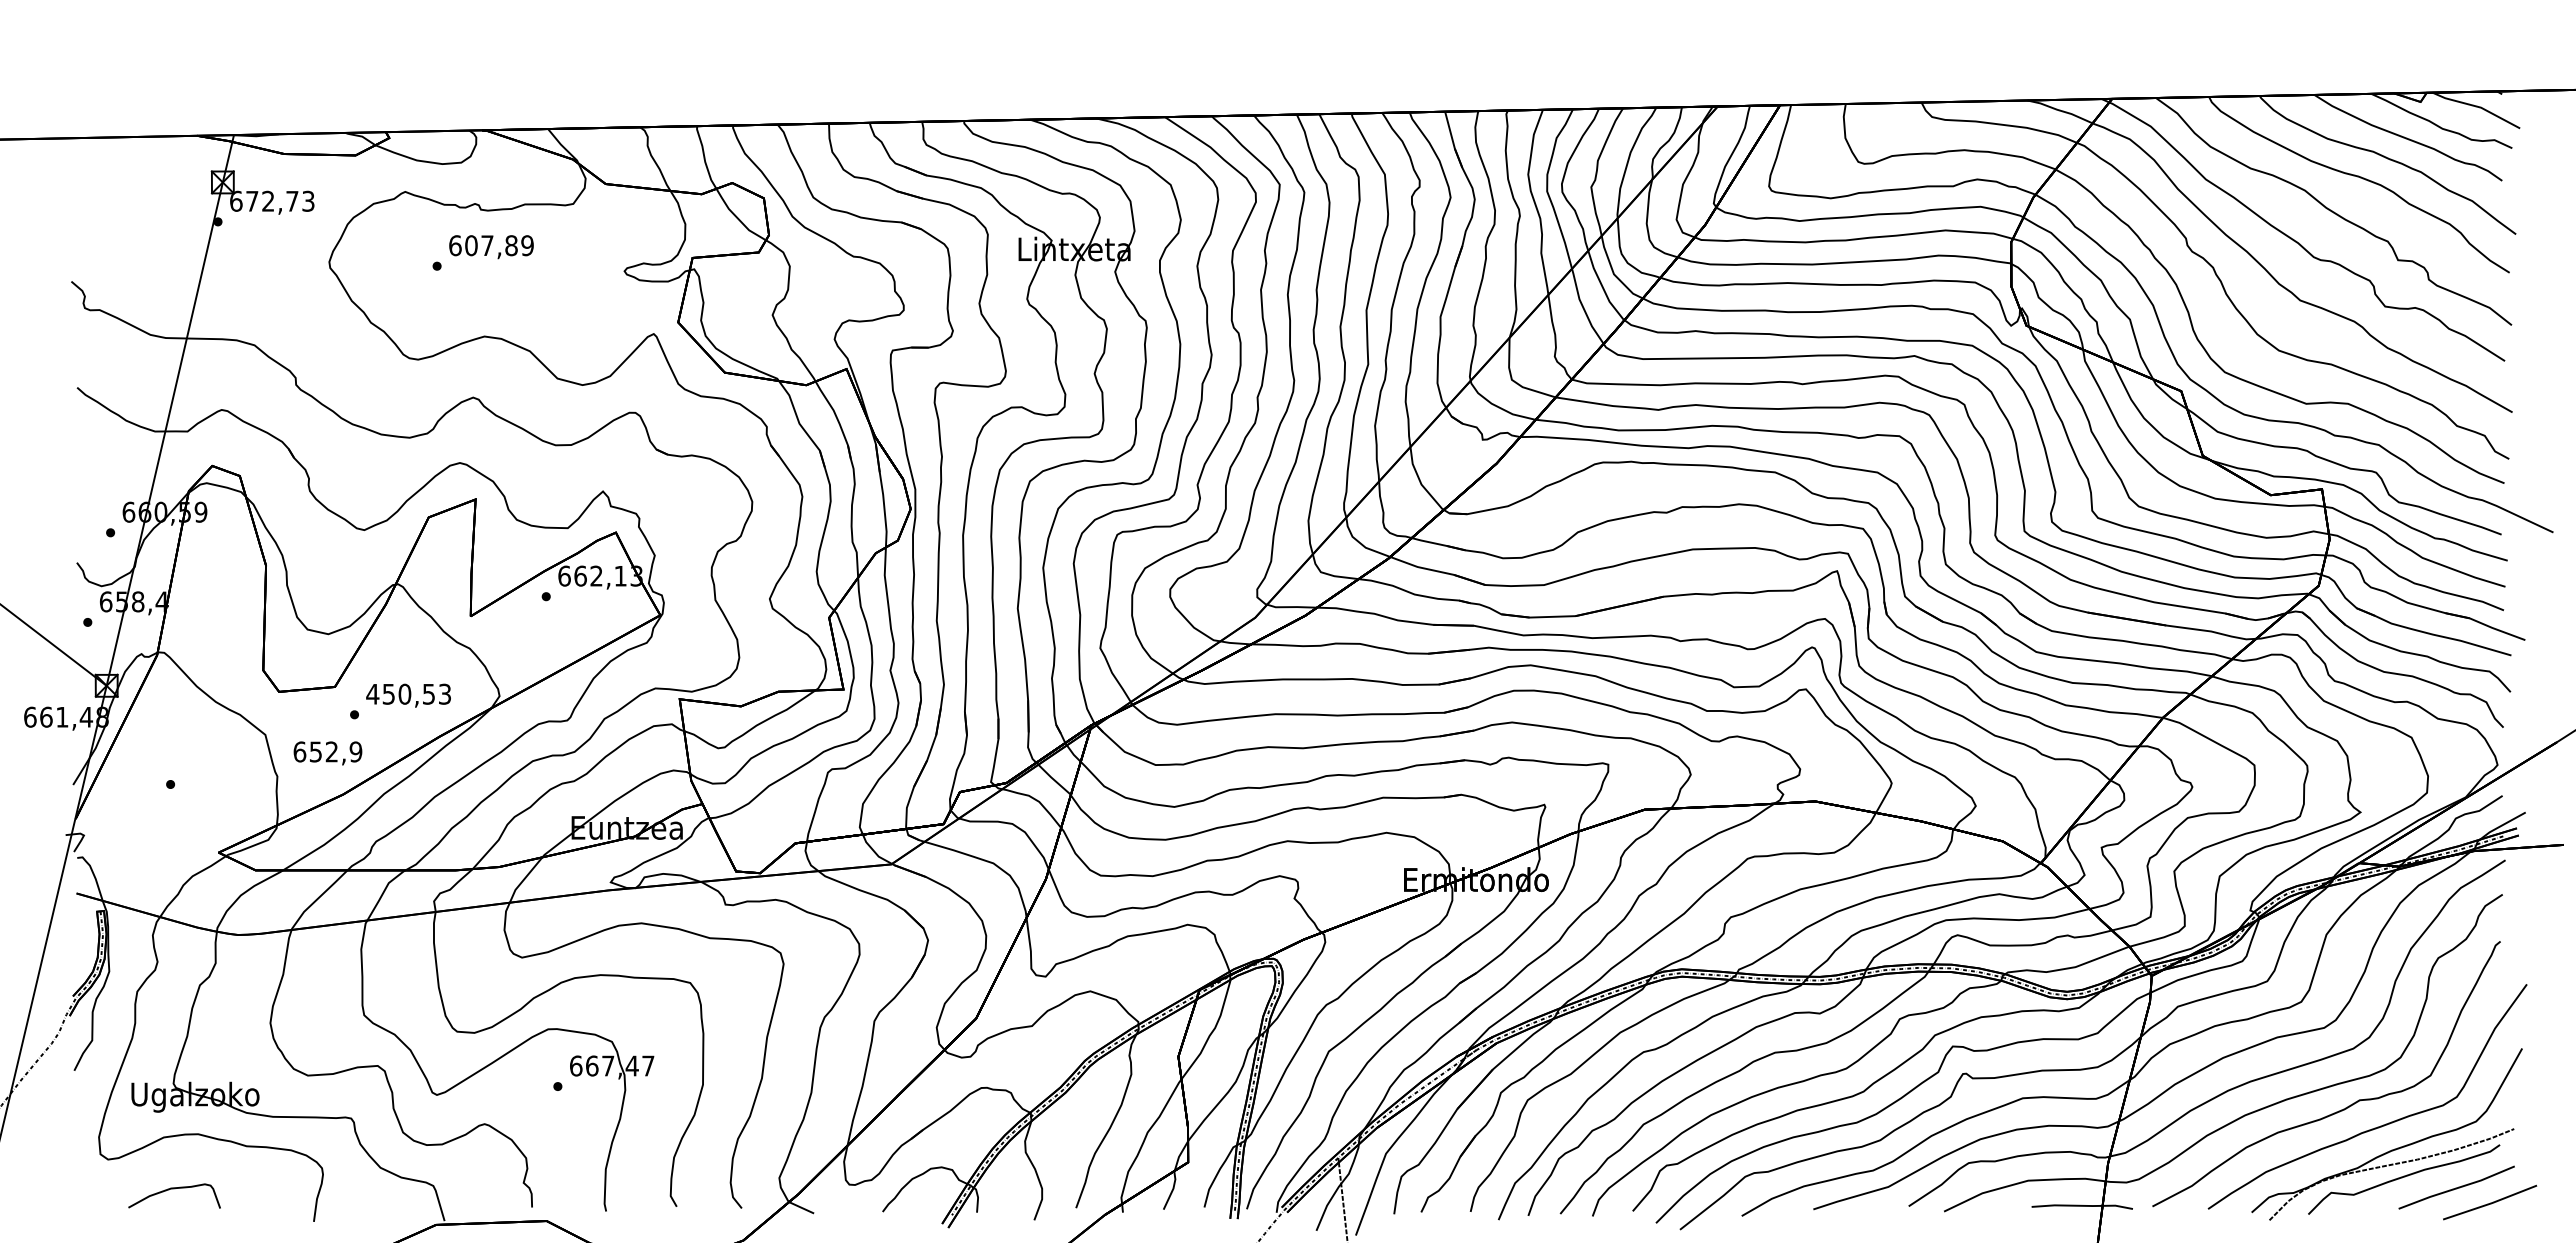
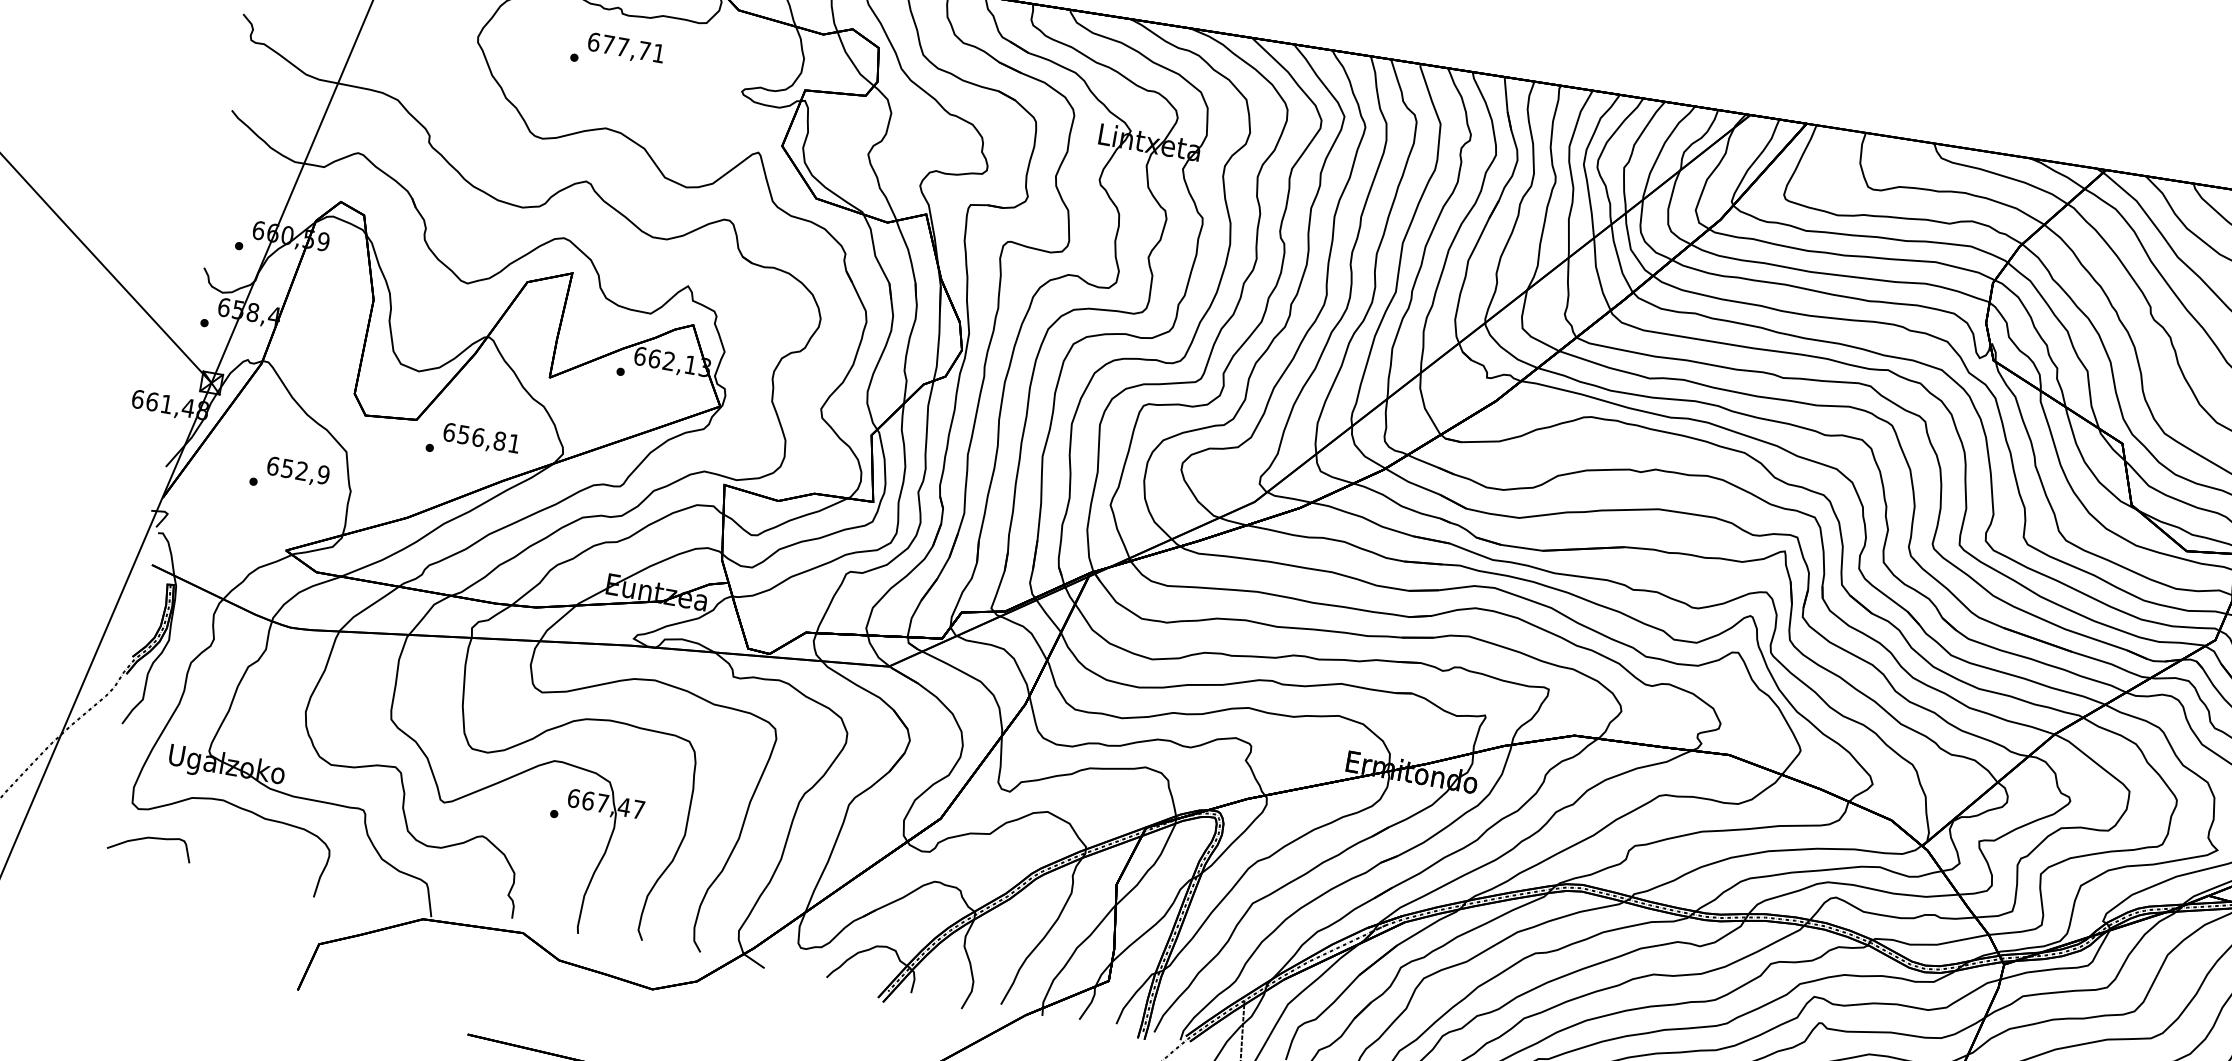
text: (499, 245) -> (633, 48), 607,89 -> 677,71
text: (408, 693) -> (481, 437), 450,53 -> 656,81
text: (327, 753) -> (297, 471), moved
curve: (174, 1189) -> (151, 839), moved

